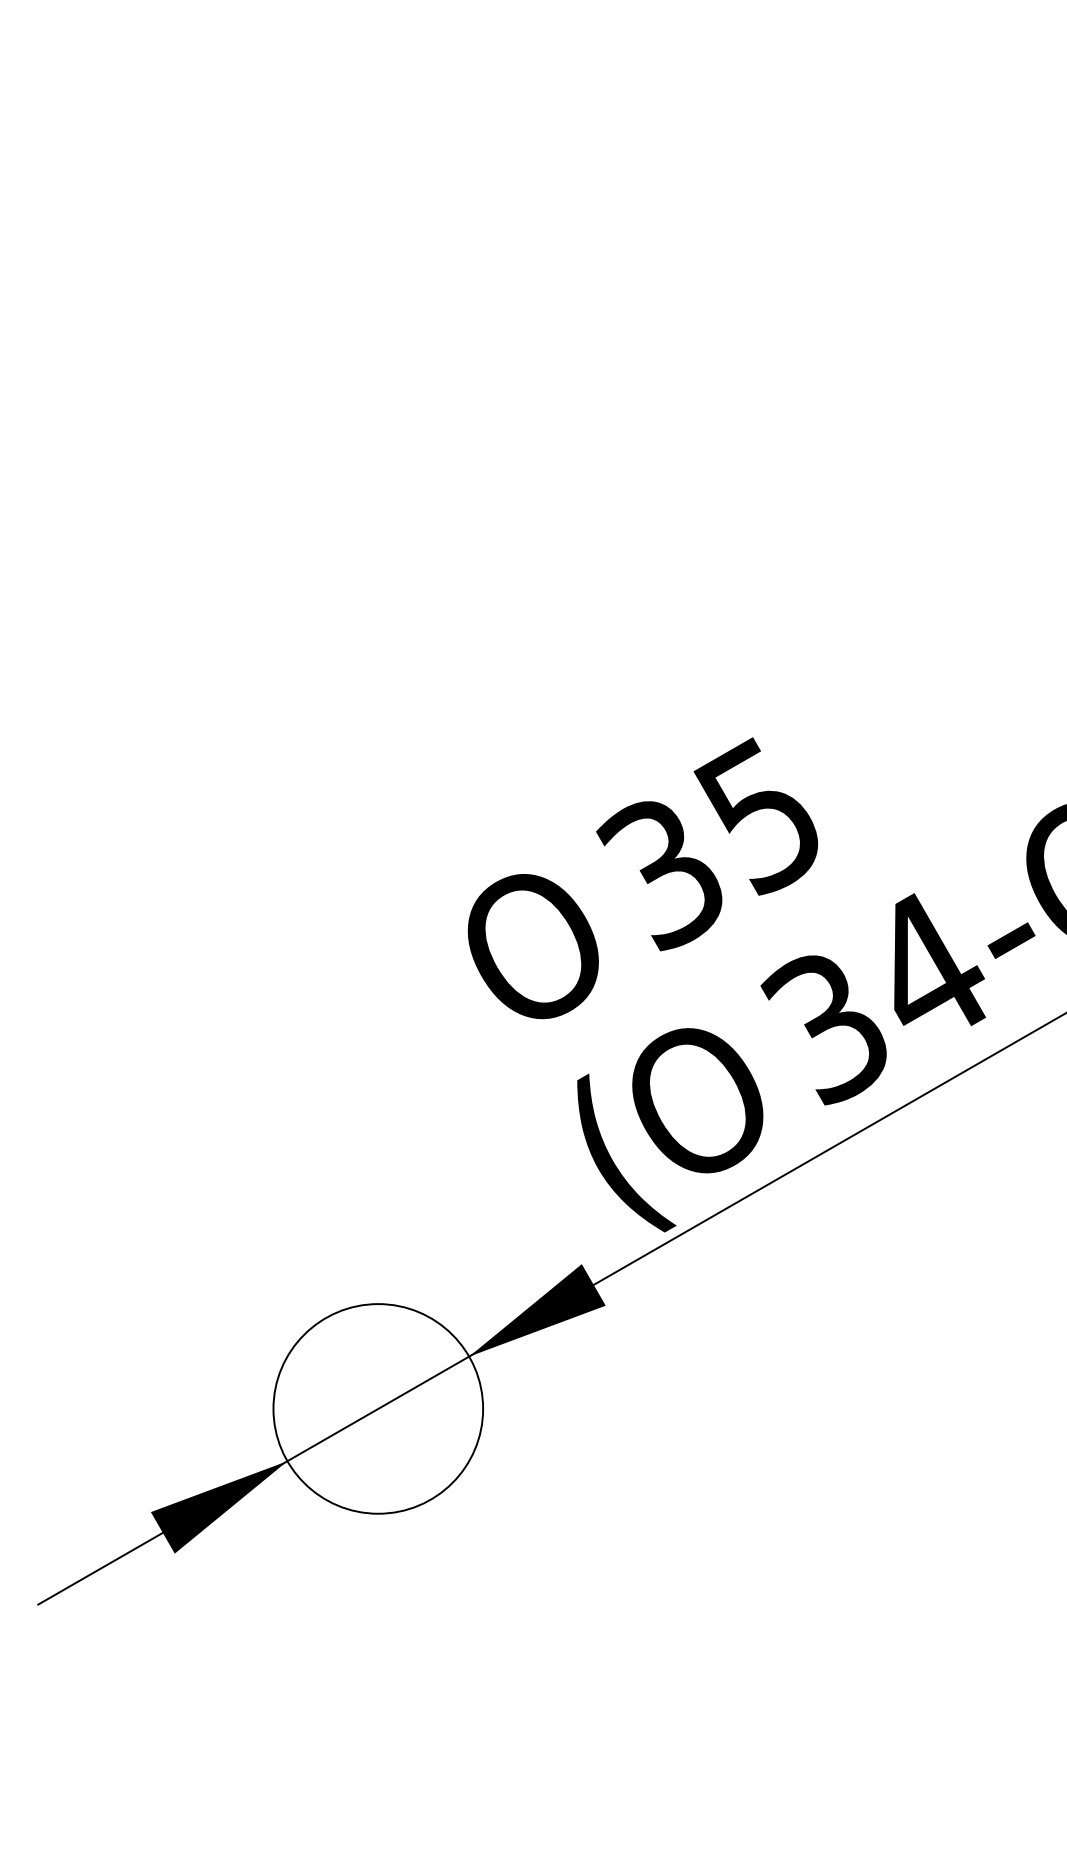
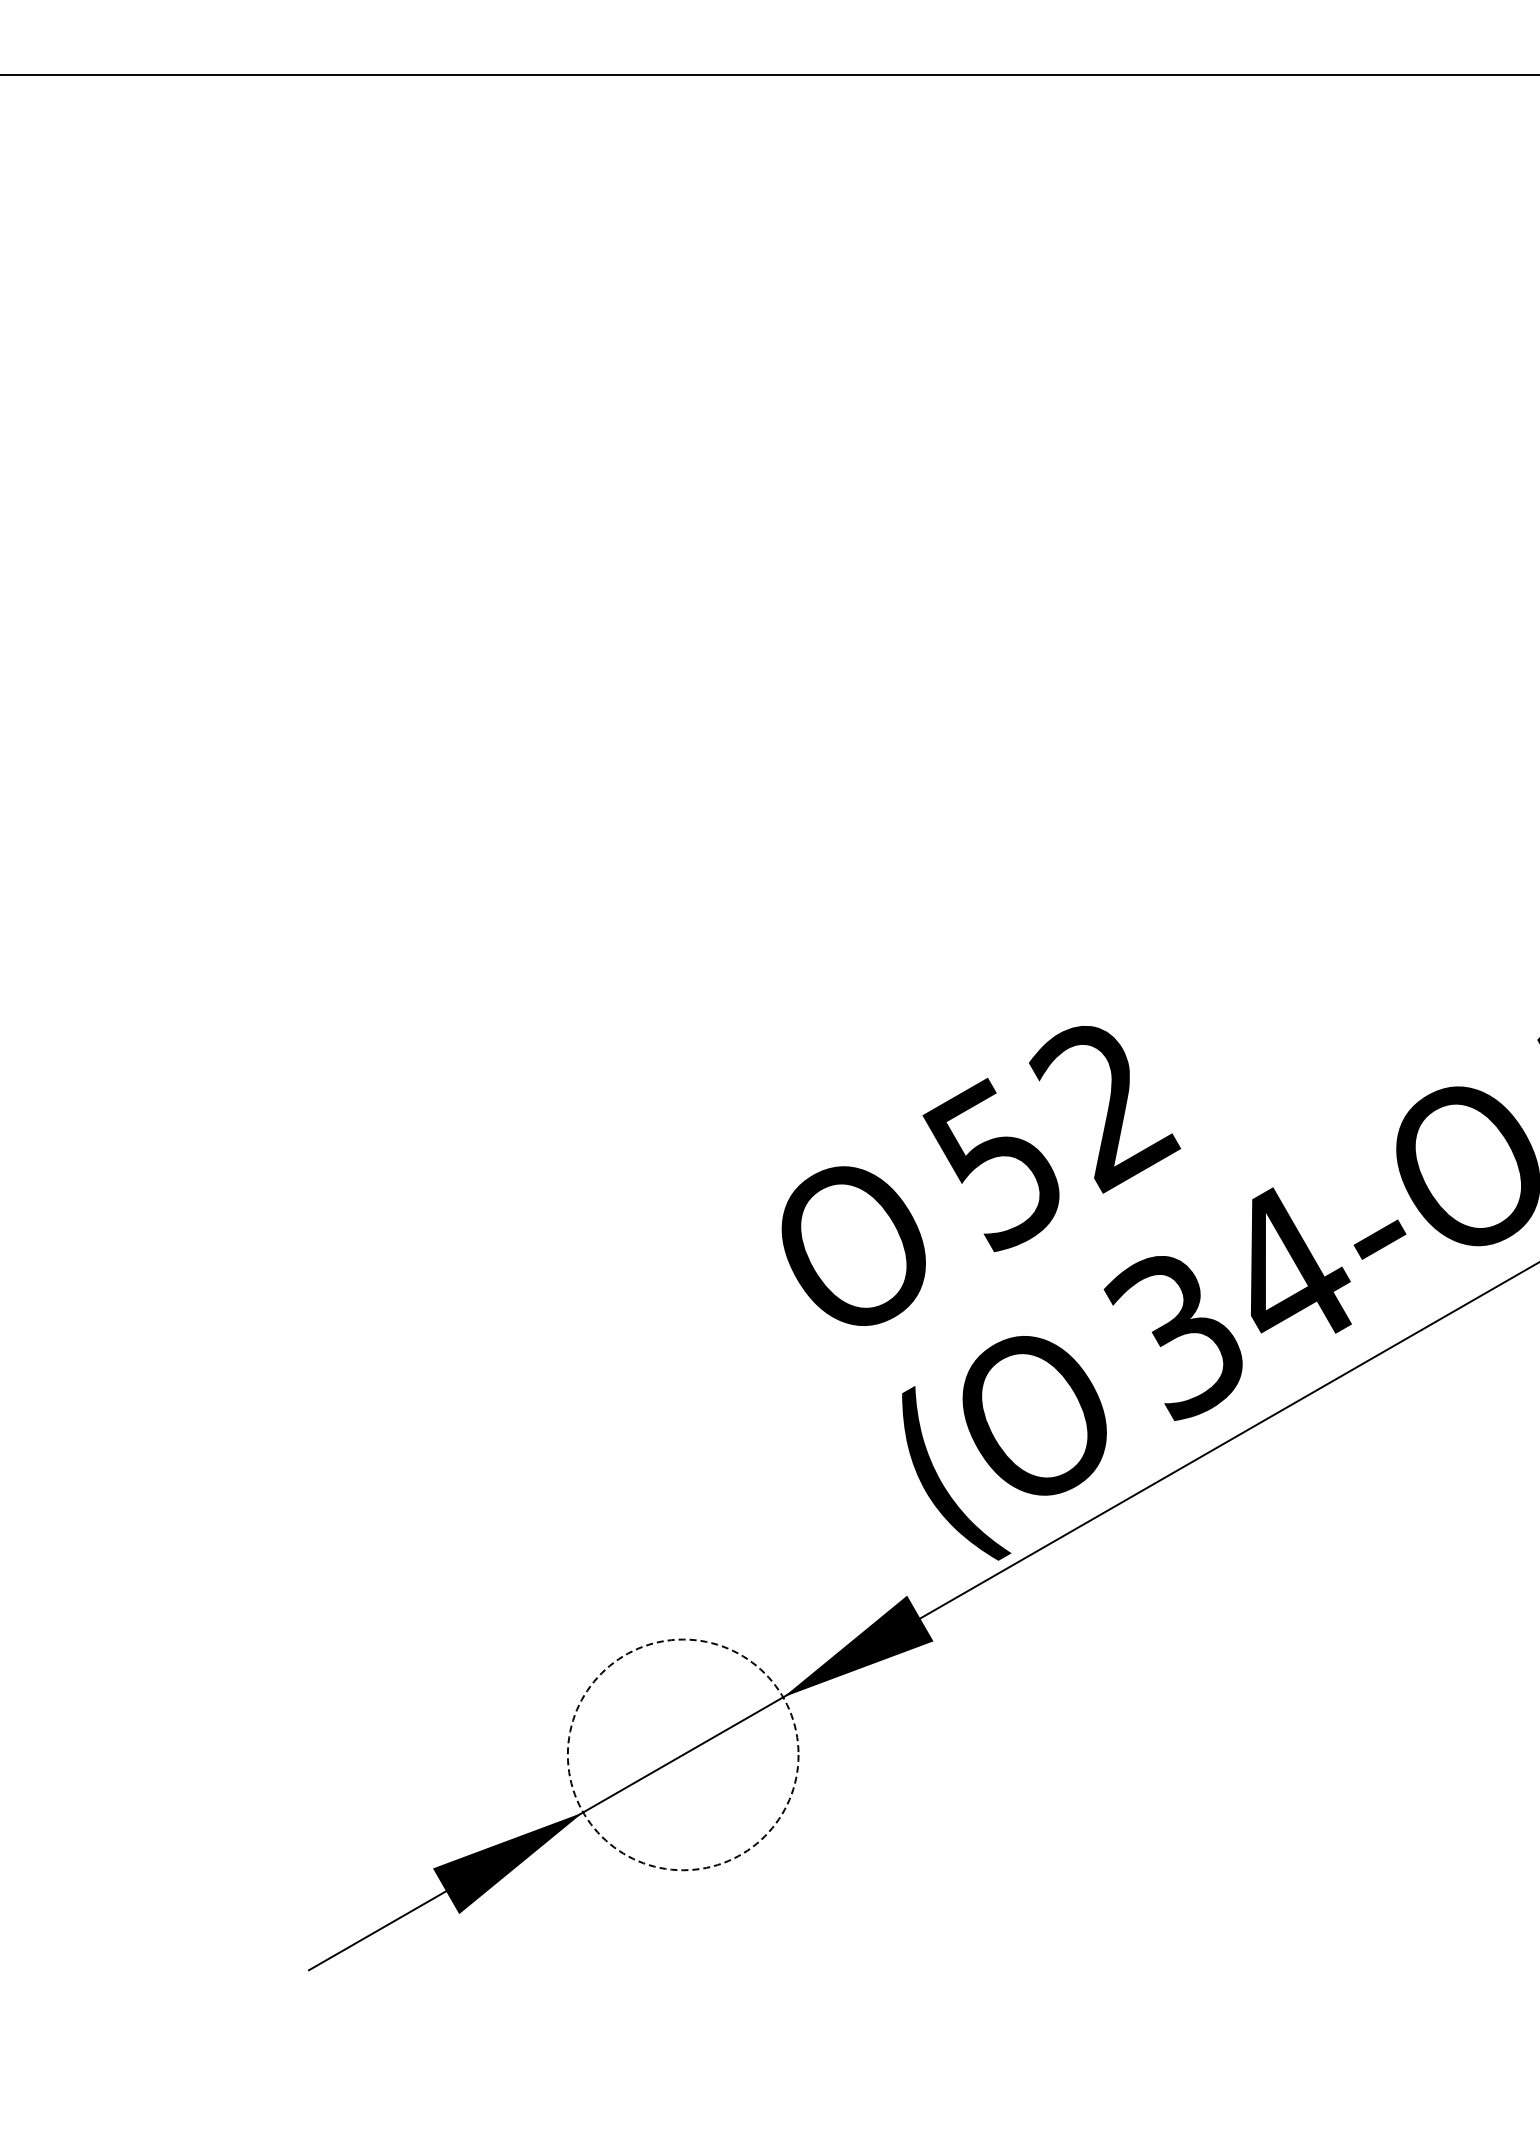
text: (713, 844) -> (1051, 1133), 35 -> 52
circle: (377, 1408) -> (682, 1754), solid -> dashed

